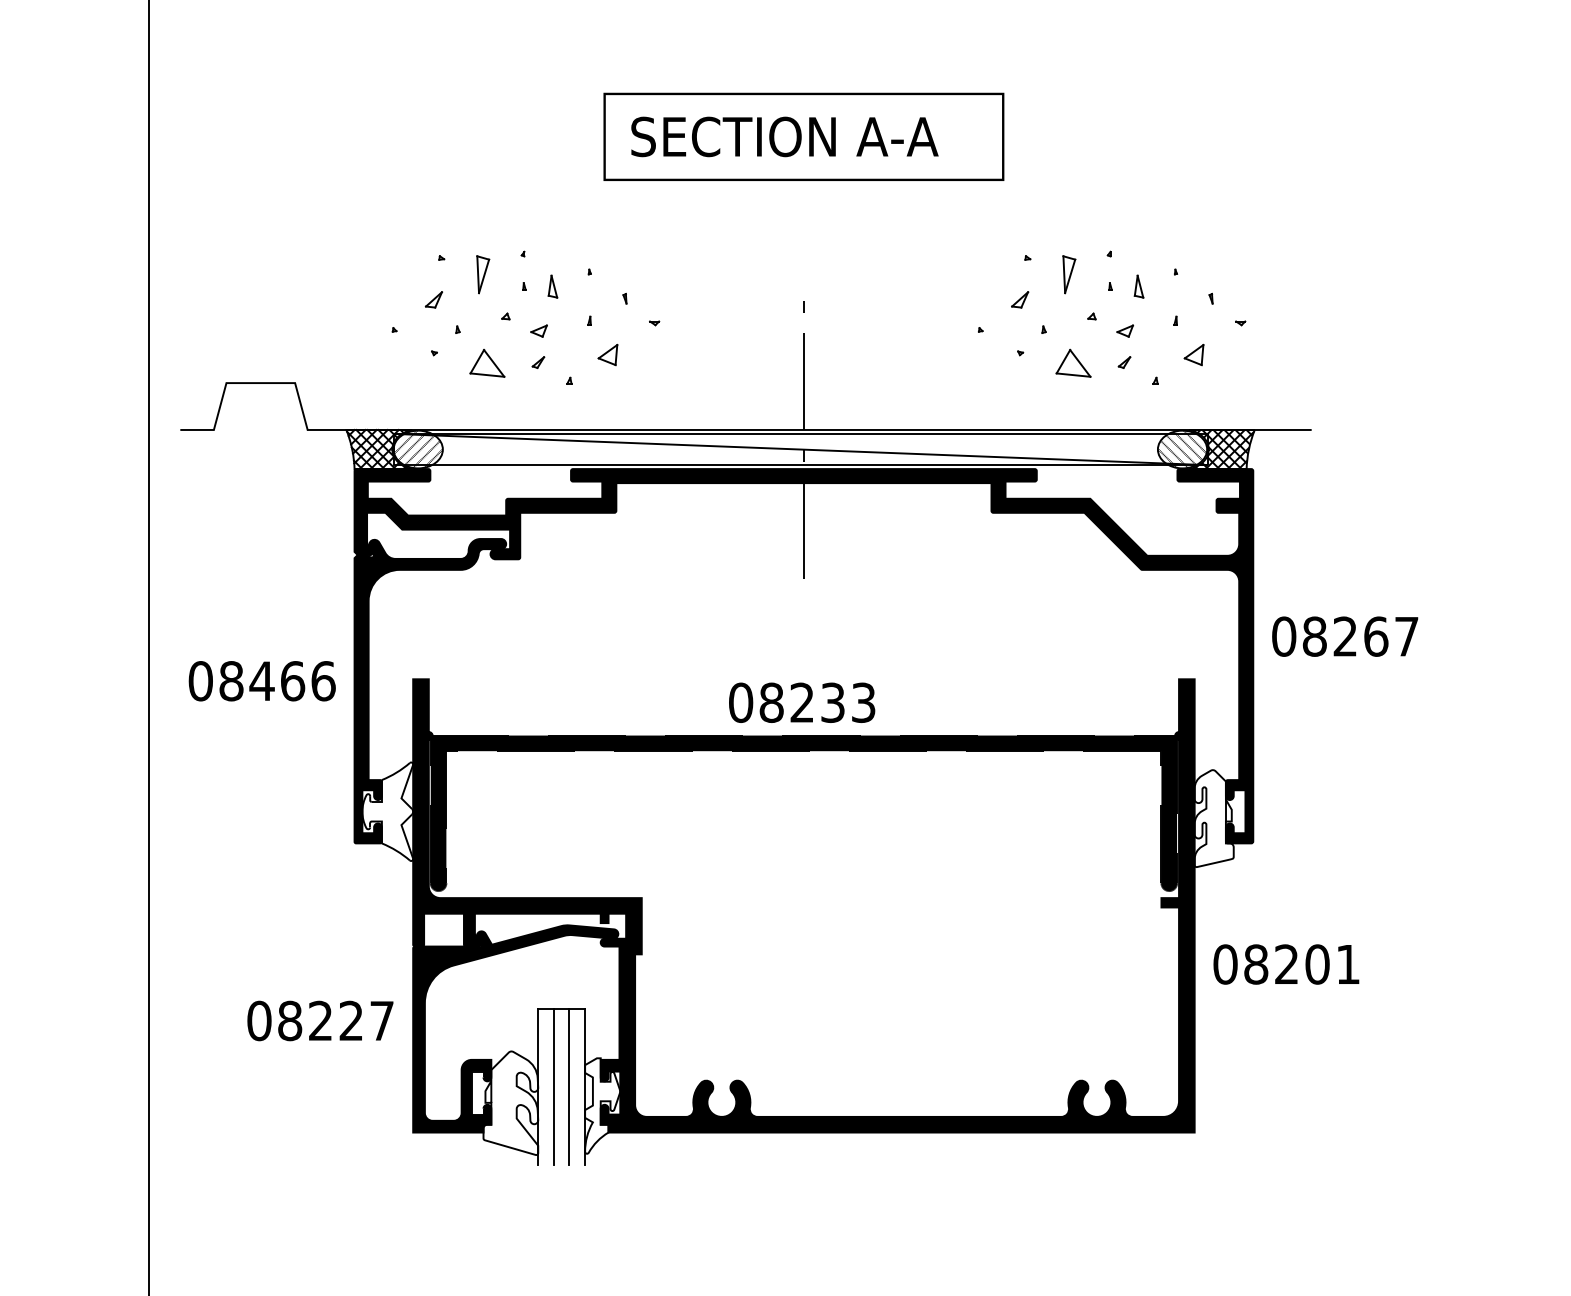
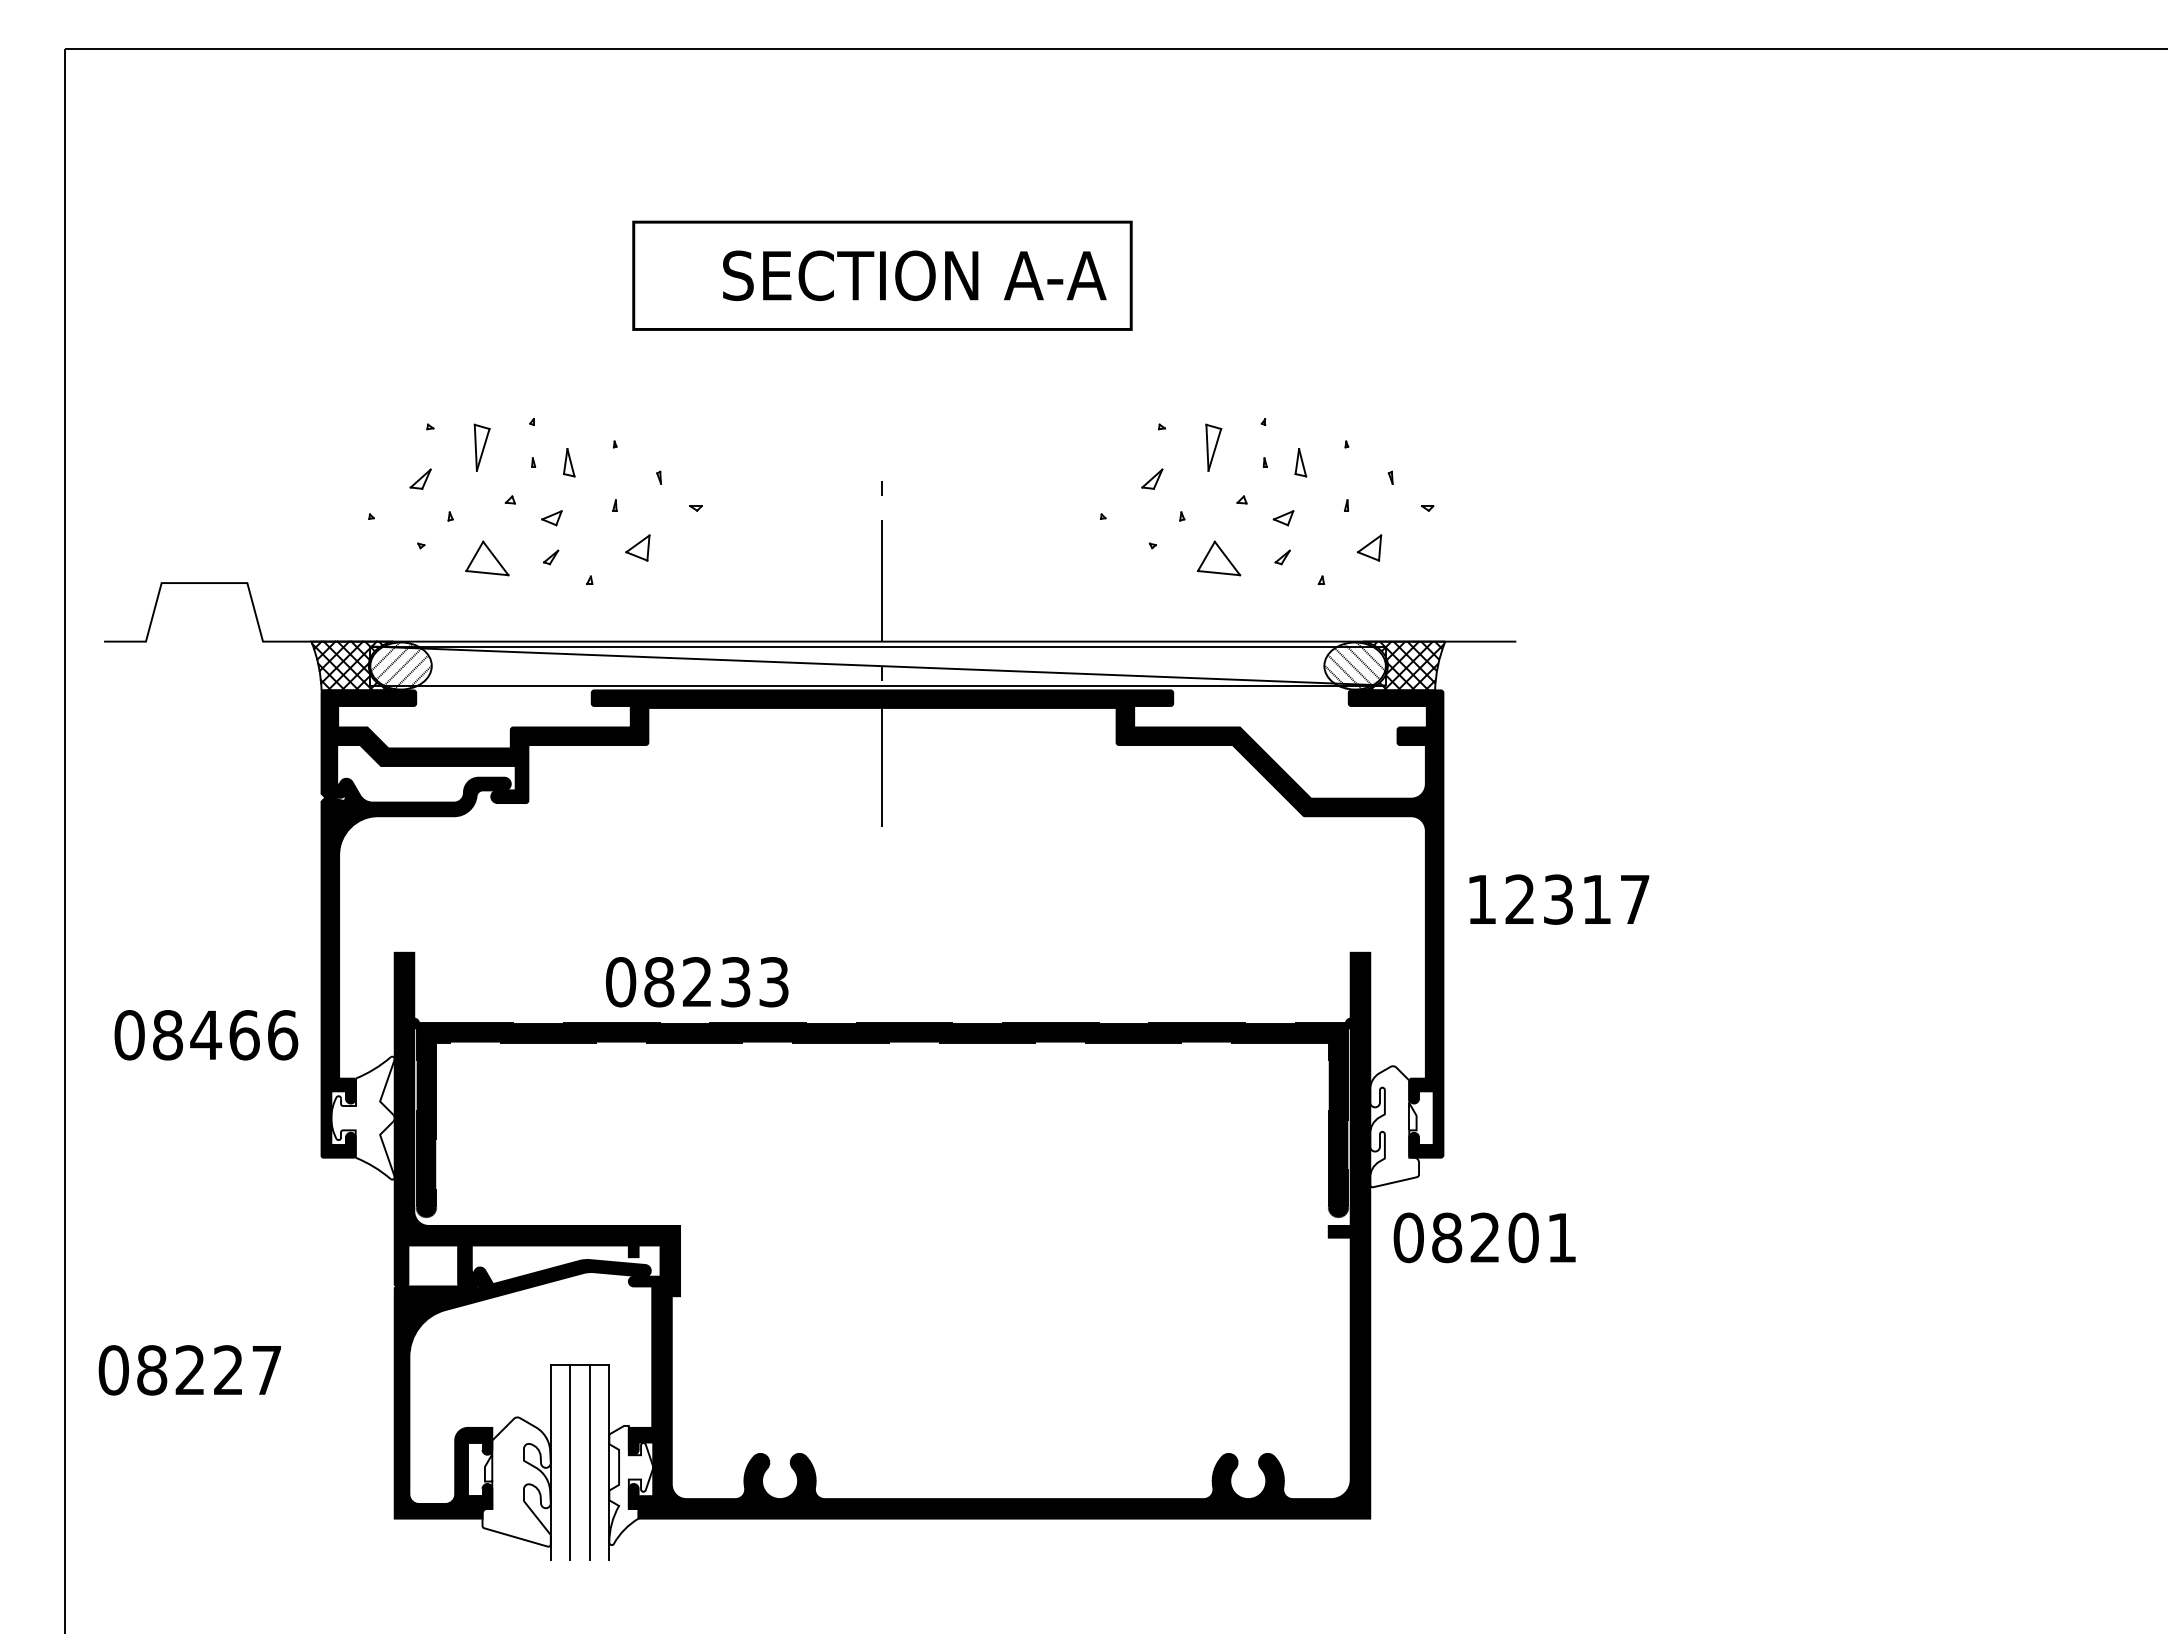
text: (784, 136) -> (914, 275), moved
text: (1330, 636) -> (1539, 899), 08267 -> 12317
text: (262, 681) -> (206, 1035), moved
text: (802, 703) -> (697, 982), moved
text: (1286, 964) -> (1484, 1237), moved
text: (320, 1021) -> (189, 1370), moved

